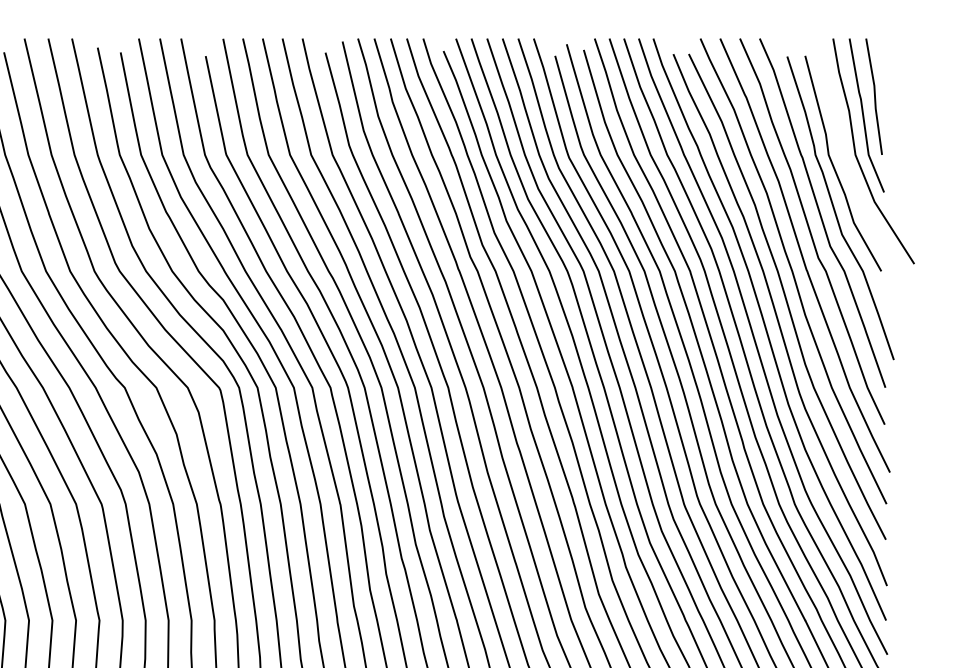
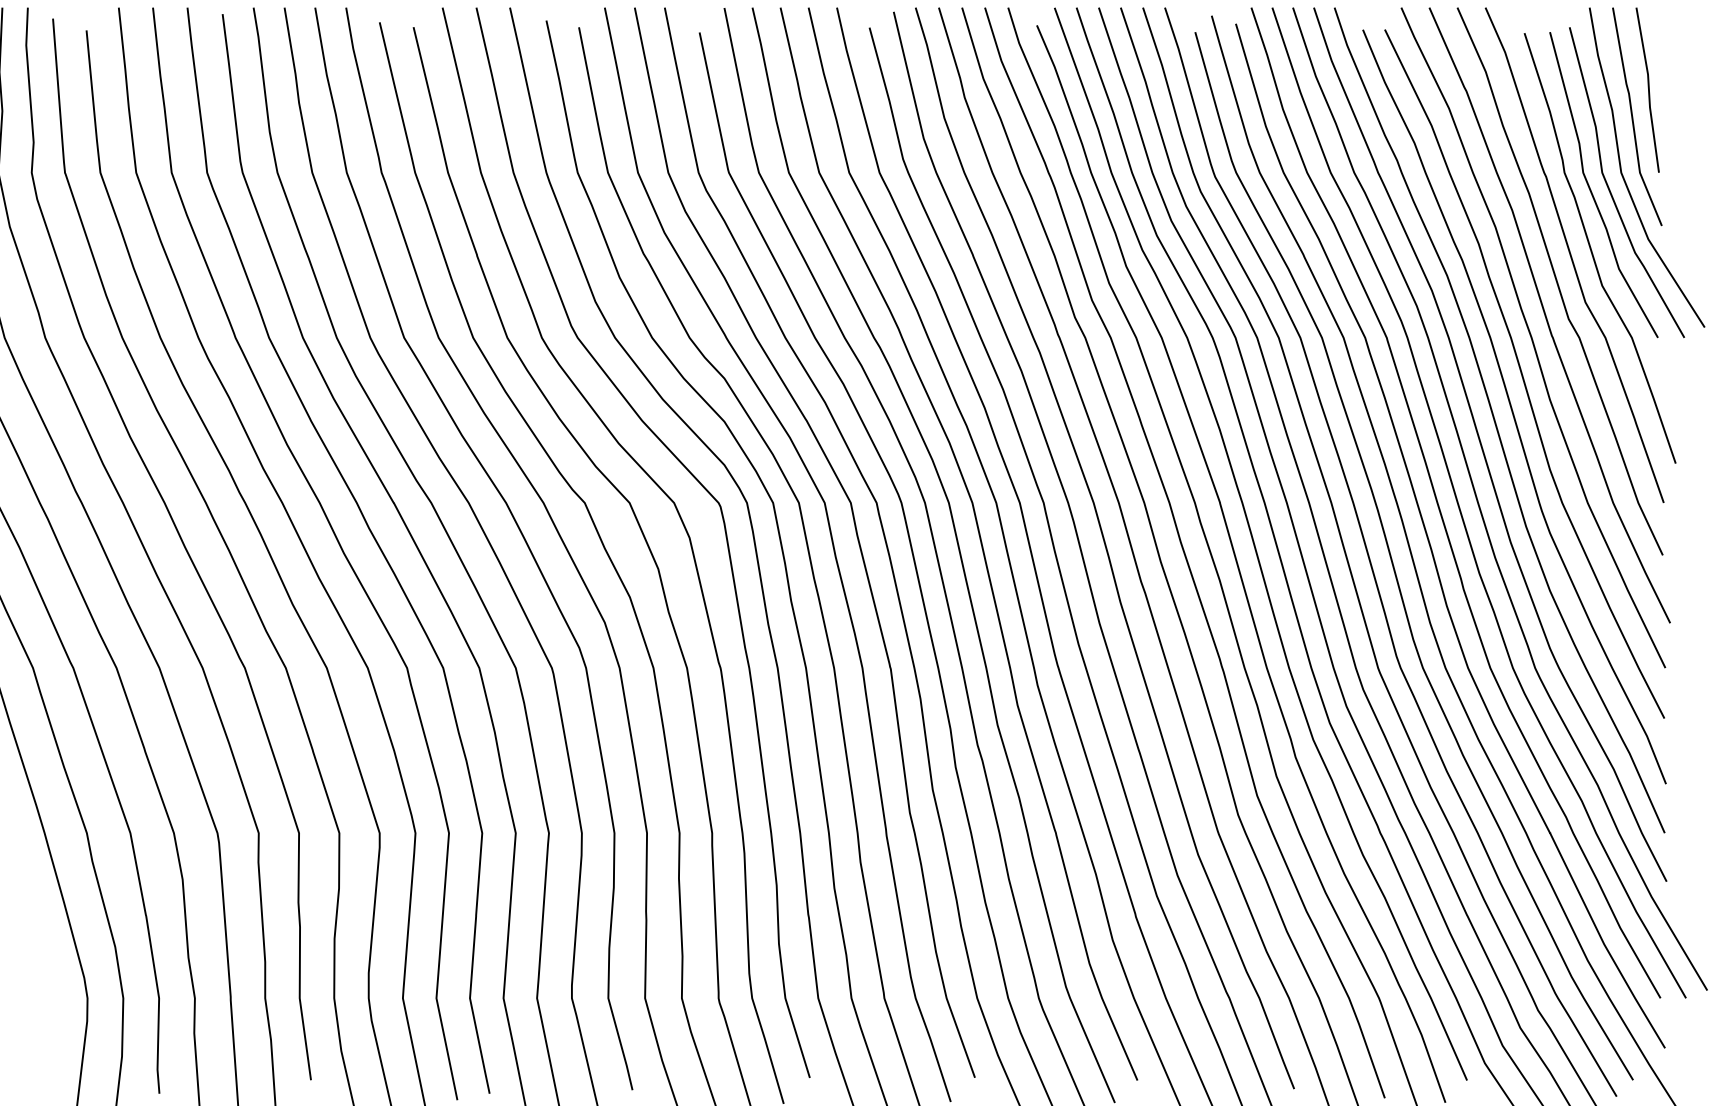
curve: (847, 166) -> (1610, 189), added

